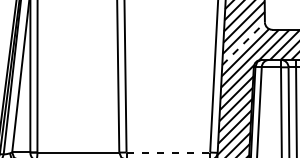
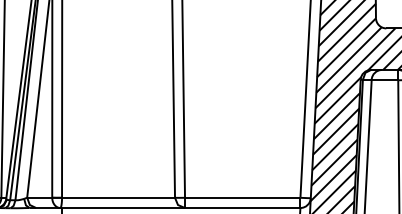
line: (243, 43) -> (346, 47), dashed -> solid
line: (168, 152) -> (242, 197), dashed -> solid

